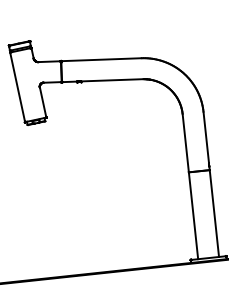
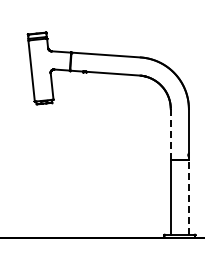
line: (185, 142) -> (170, 133), solid -> dashed
line: (213, 213) -> (188, 197), solid -> dashed

